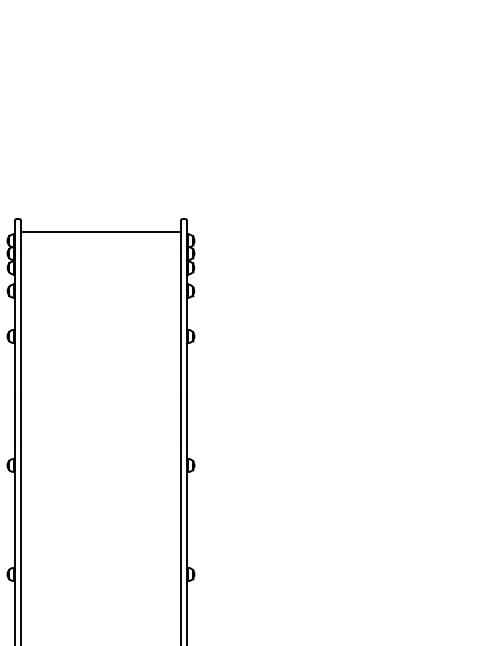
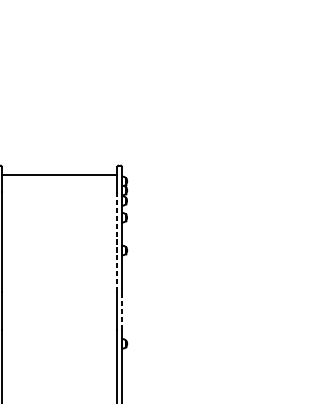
line: (180, 325) -> (117, 242), solid -> dashed
line: (187, 419) -> (122, 310), solid -> dashed

